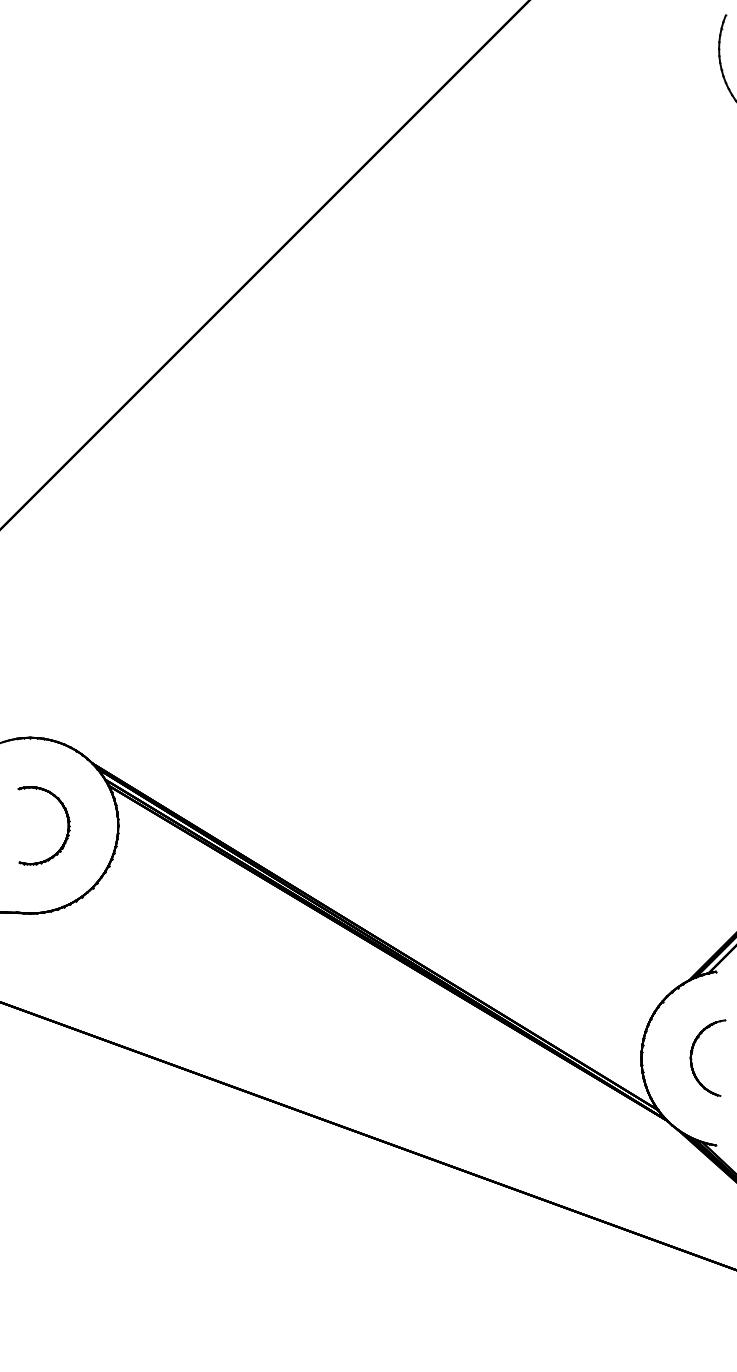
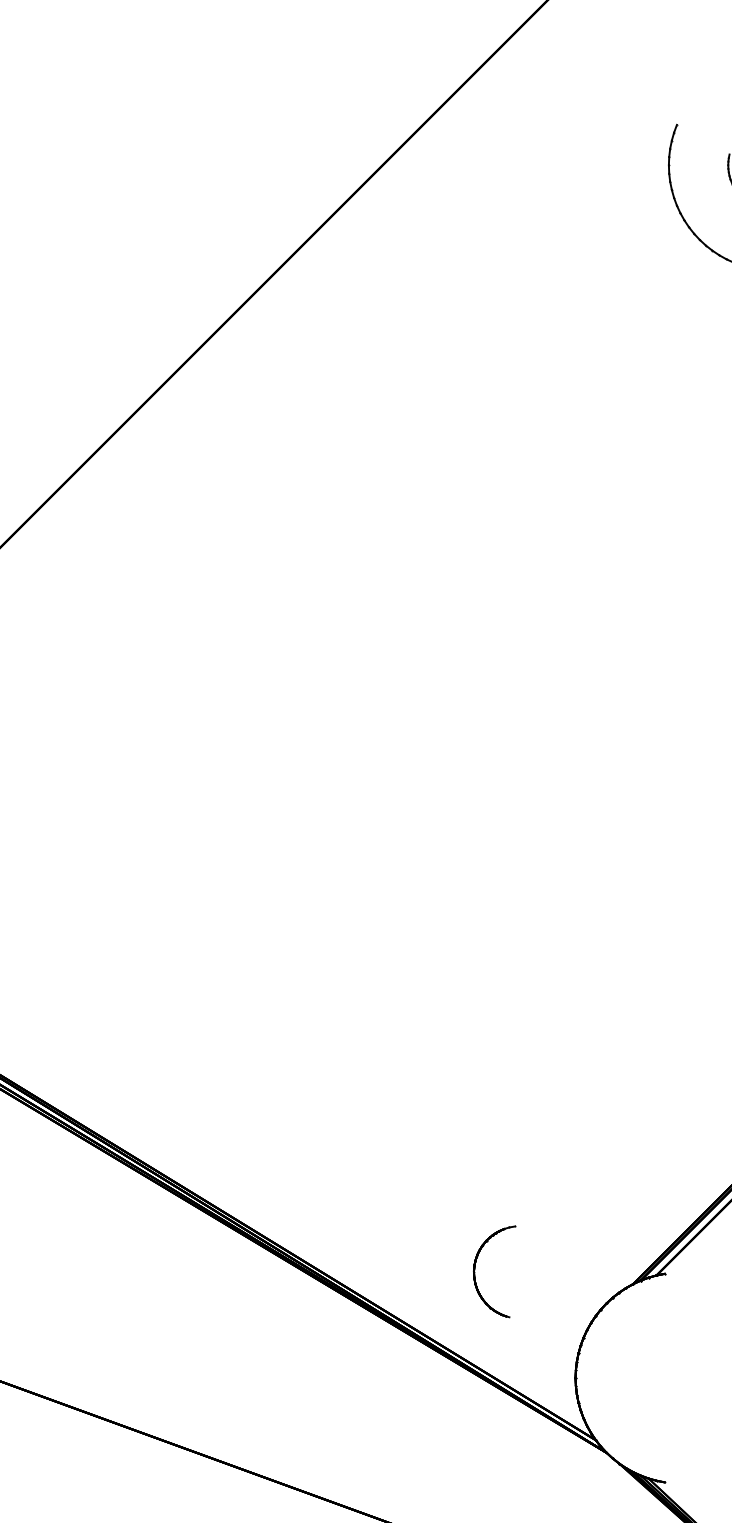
part: (692, 1055) -> (475, 1268), moved

